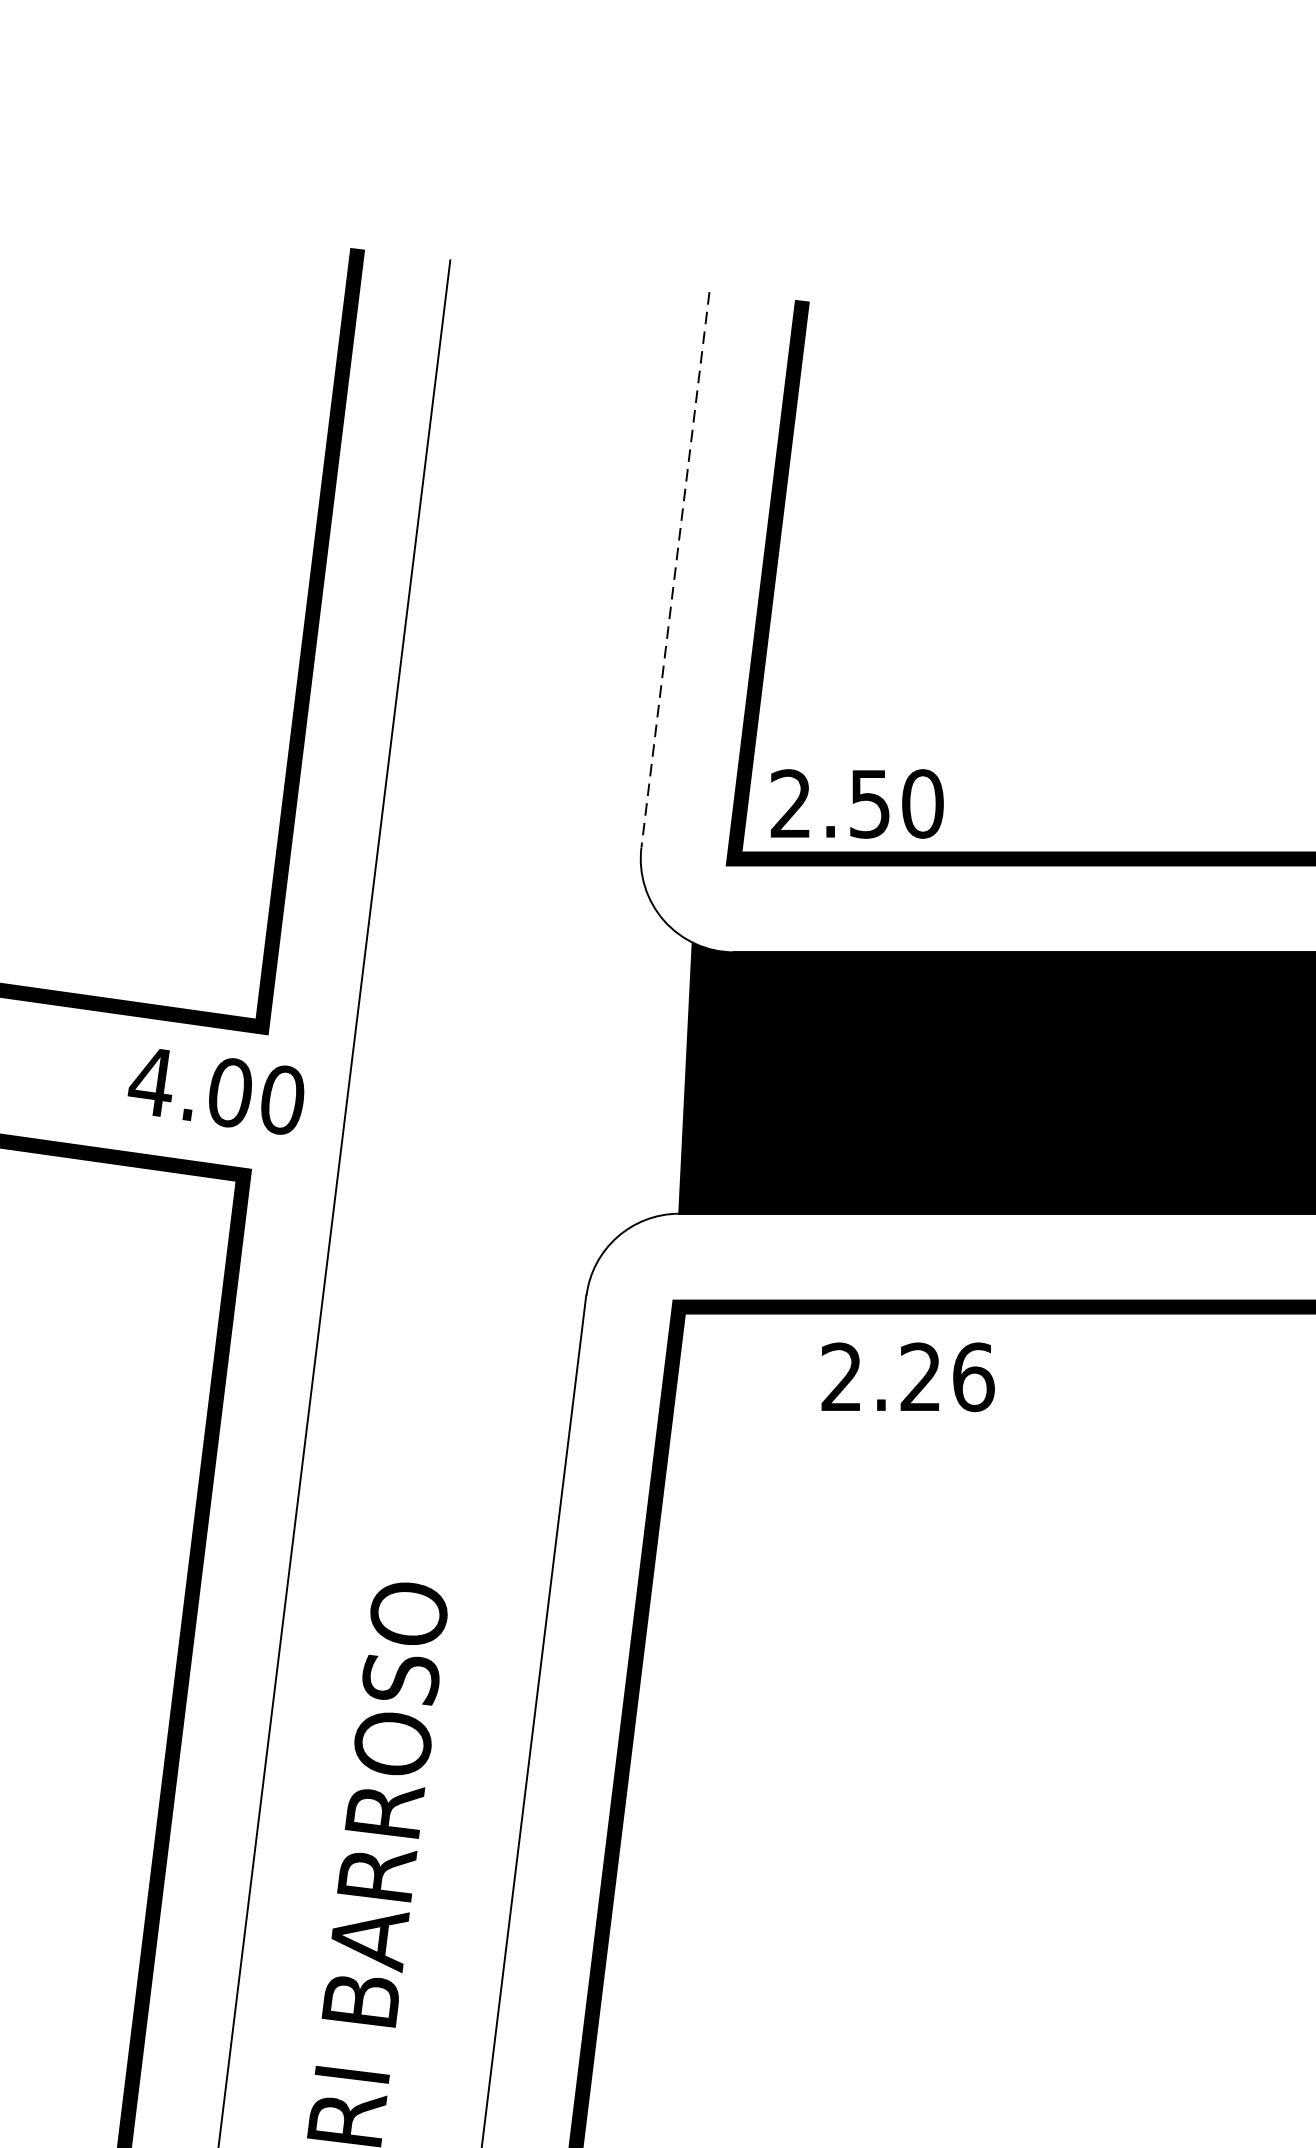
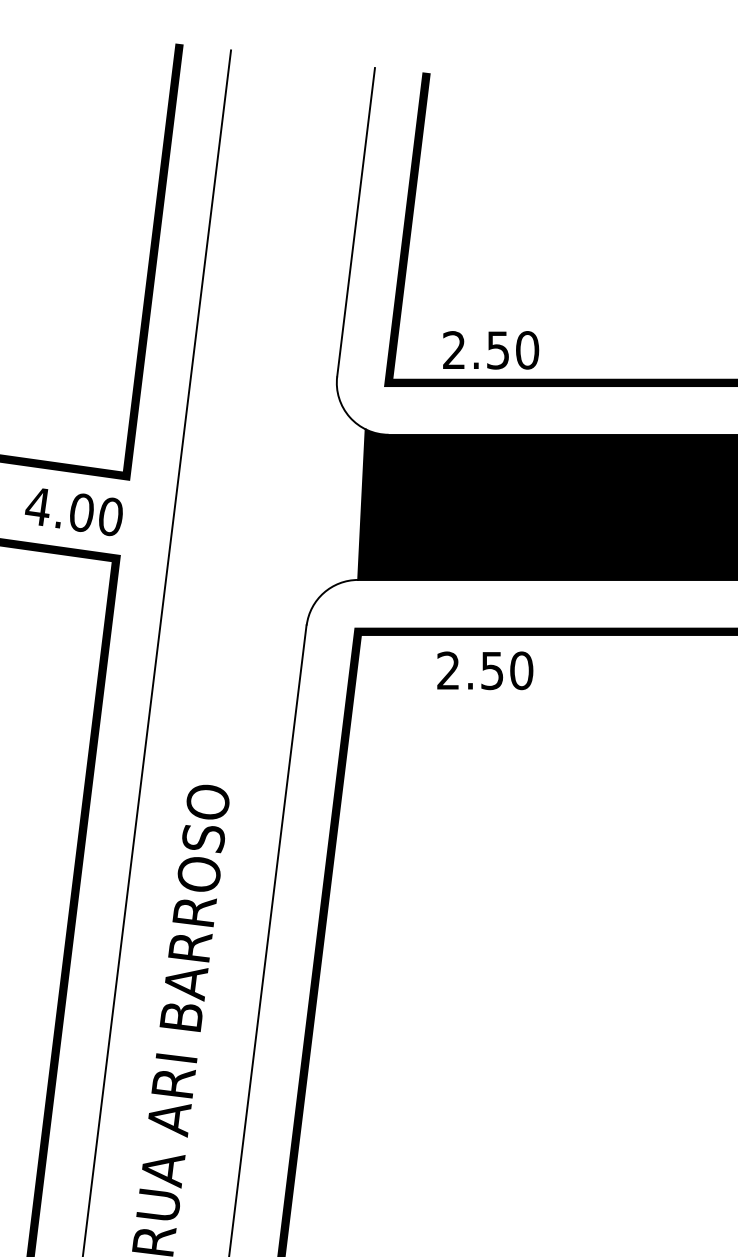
line: (676, 570) -> (356, 222), dashed -> solid
text: (858, 804) -> (491, 350), moved
text: (215, 1092) -> (73, 512), moved
text: (948, 1376) -> (507, 670), 2.26 -> 2.50

